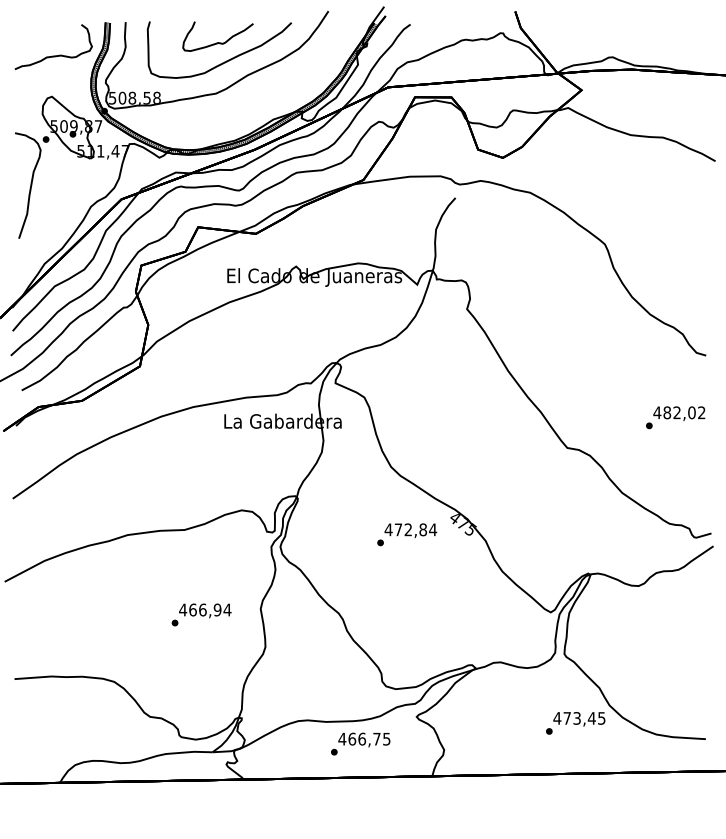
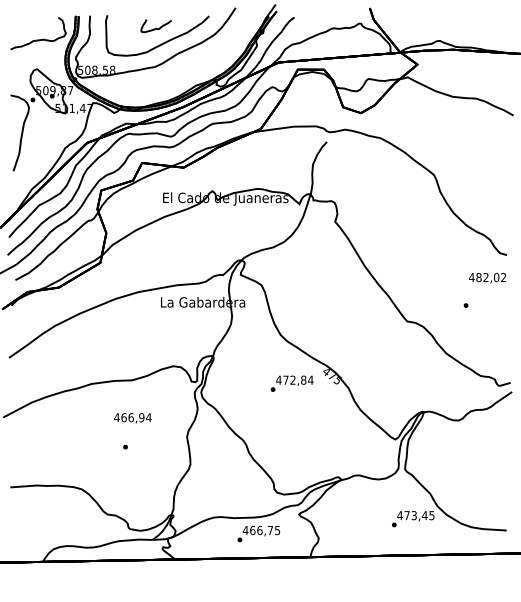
part: (217, 36) -> (156, 26), size x0.6
text: (679, 413) -> (487, 278), moved
text: (205, 610) -> (133, 418), moved

